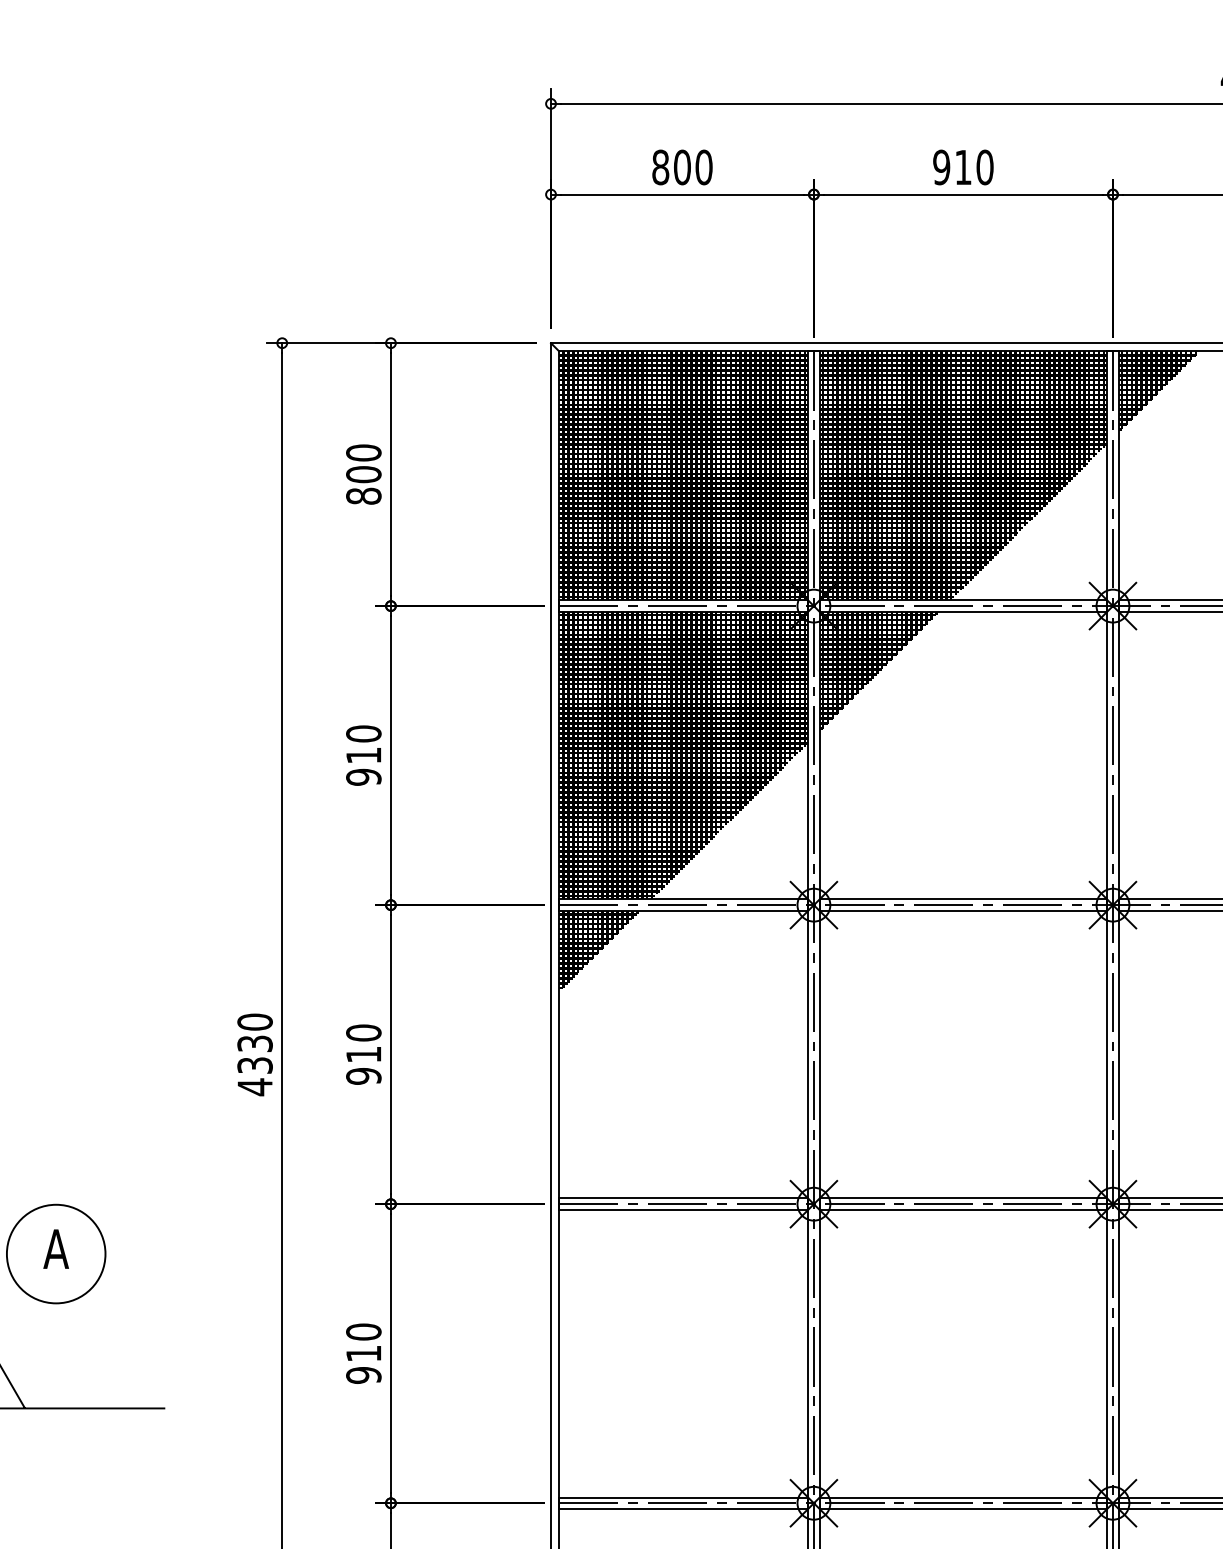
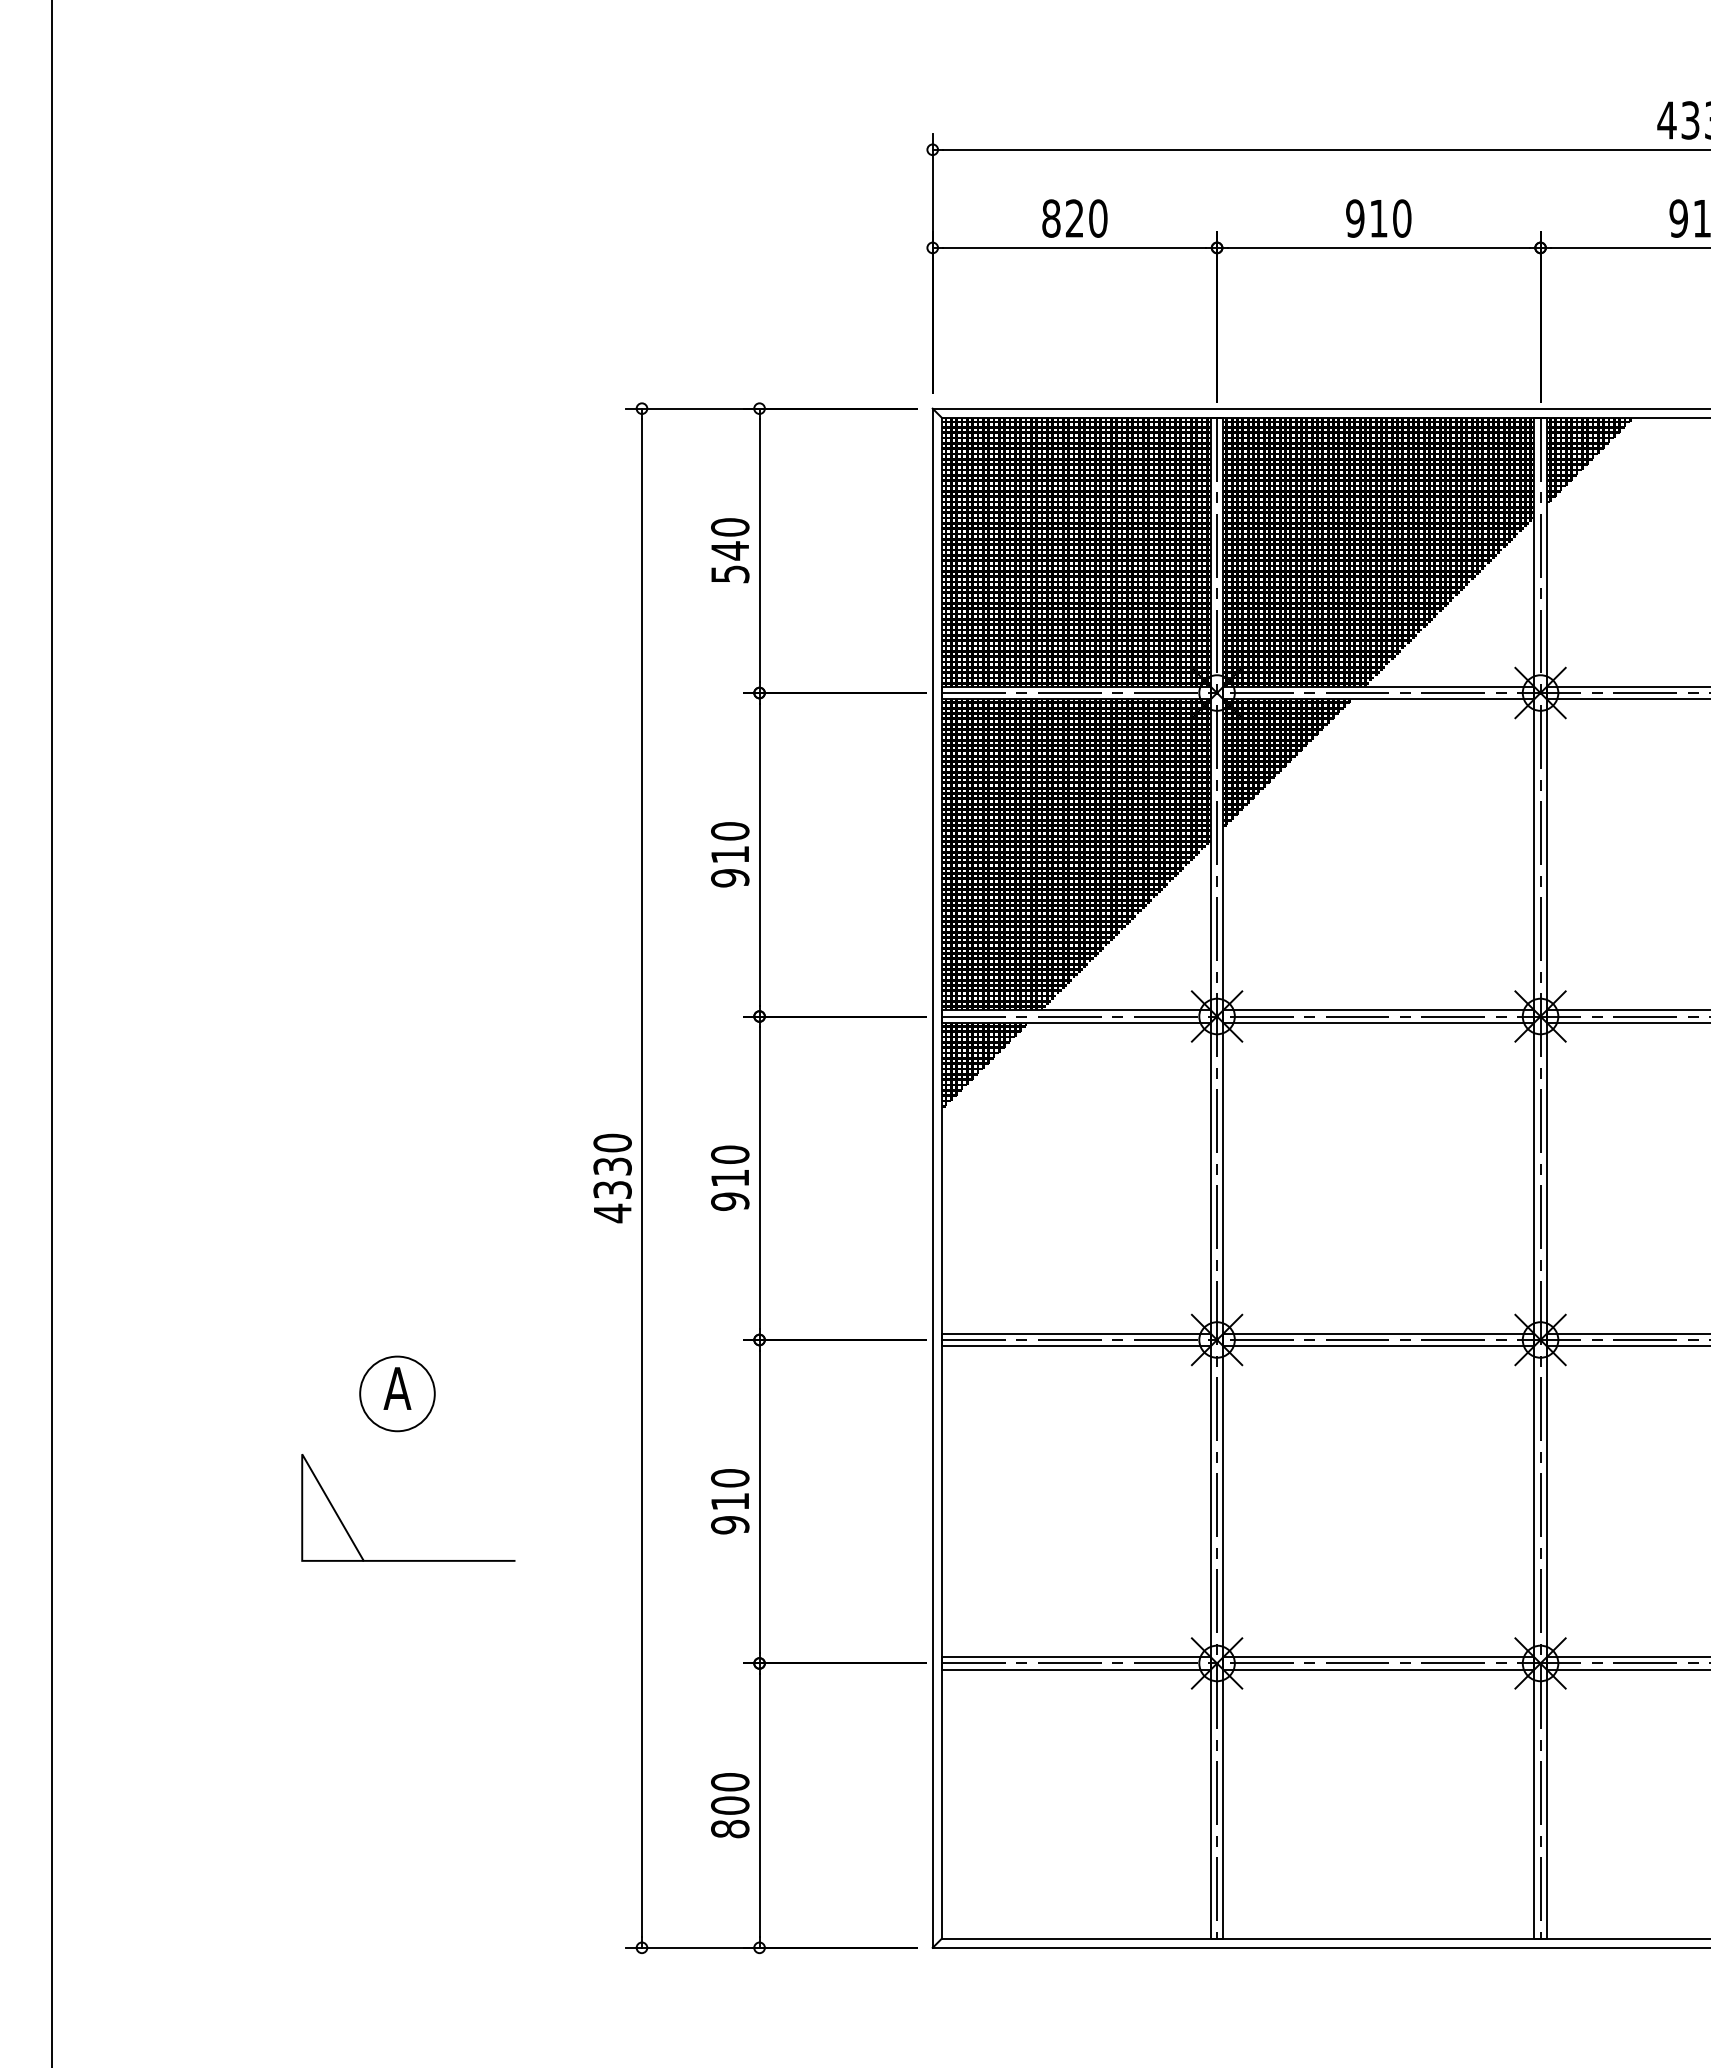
text: (682, 167) -> (1074, 218), 800 -> 820
text: (364, 485) -> (730, 562), 800 -> 540
circle: (56, 1253) -> (397, 1393), size x0.7

